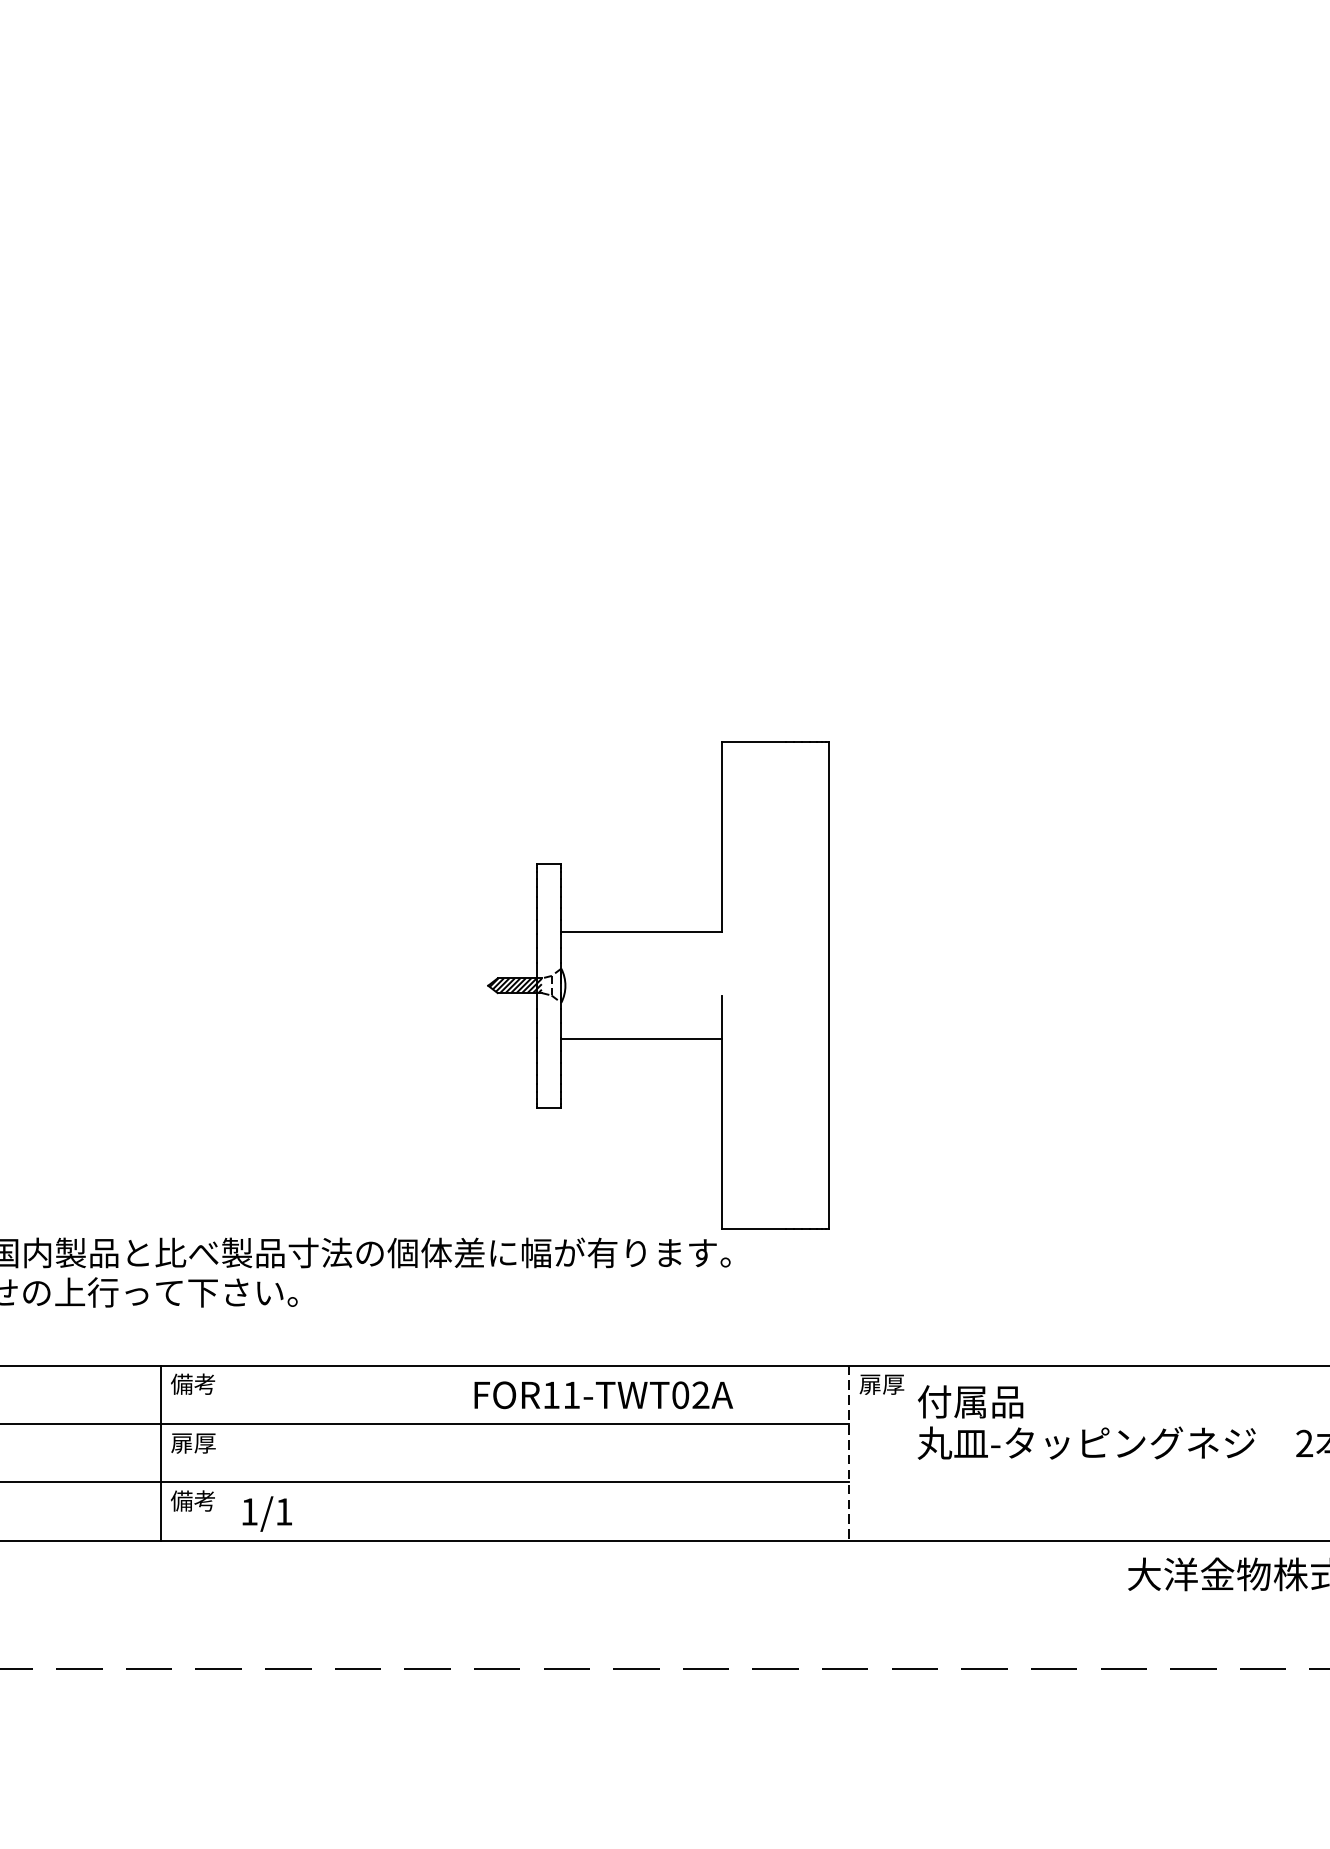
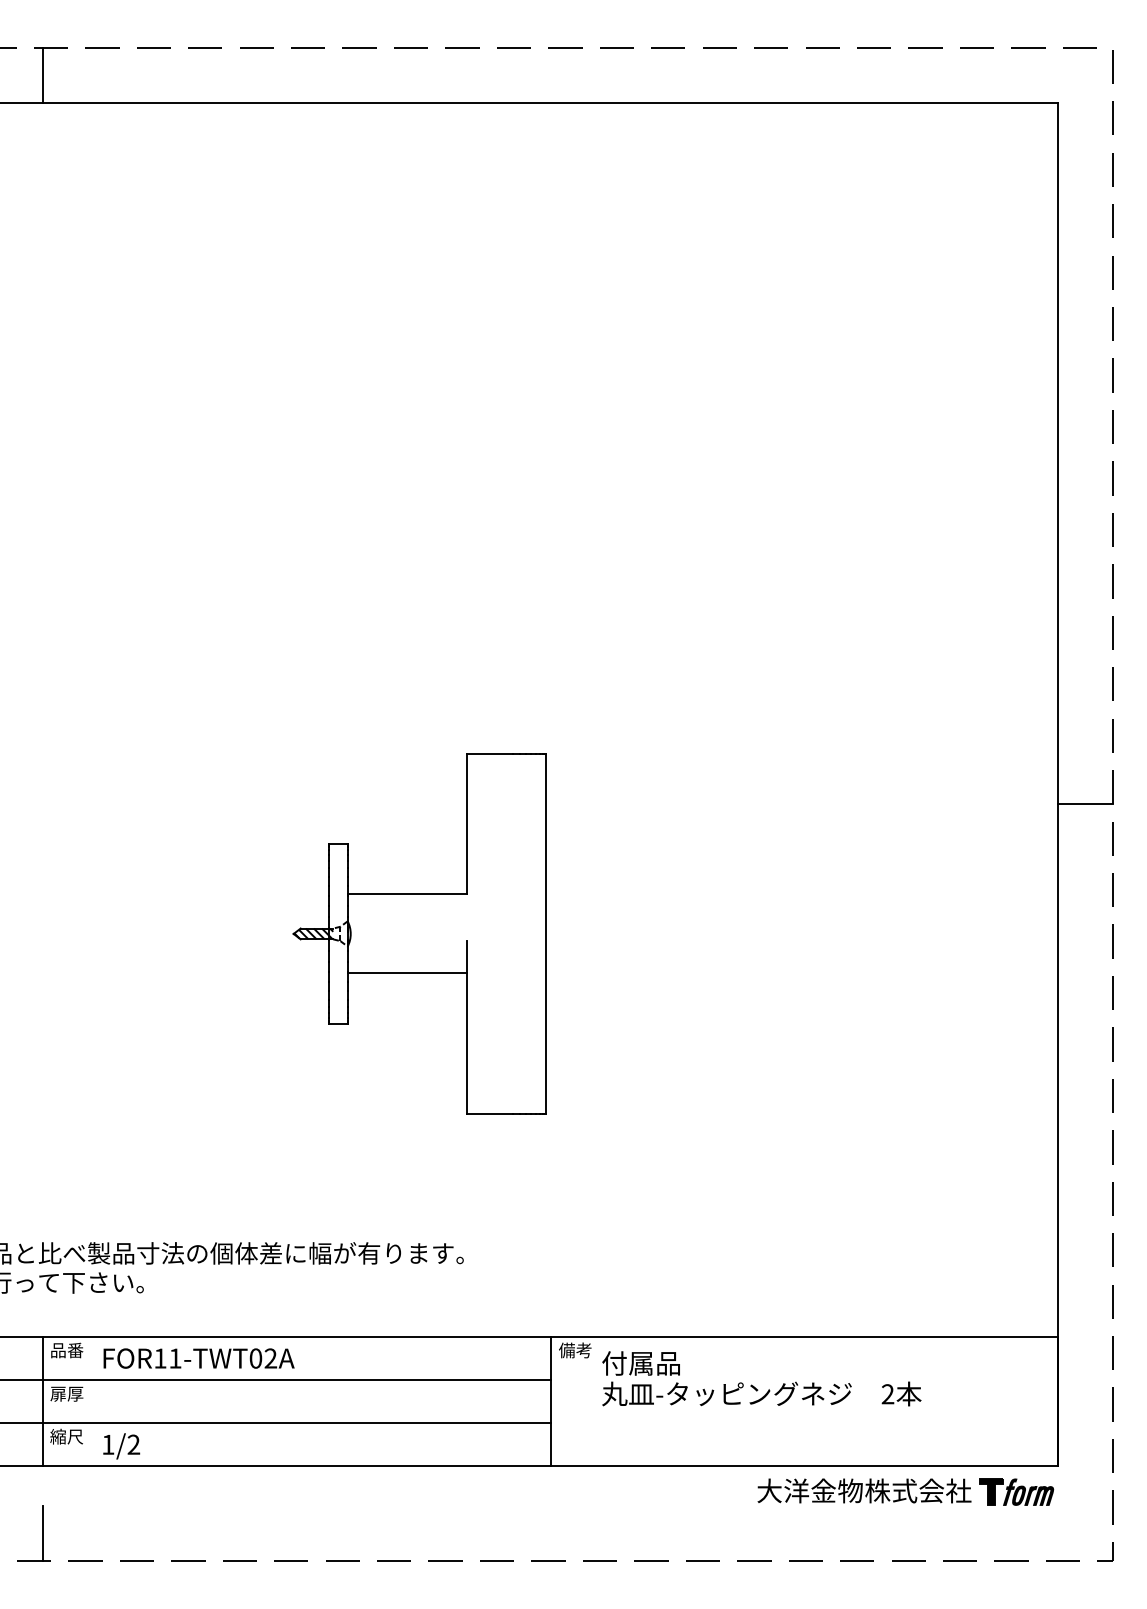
part: (658, 985) -> (419, 933), moved
text: (192, 1384) -> (66, 1350), 備考 -> 品番
text: (881, 1384) -> (575, 1350), 扉厚 -> 備考
text: (602, 1395) -> (198, 1358), moved
line: (847, 1453) -> (550, 1401), dashed -> solid
text: (192, 1500) -> (66, 1436), 備考 -> 縮尺
text: (283, 1511) -> (133, 1444), 1/1 -> 1/2
line: (161, 1630) -> (43, 1532), added

